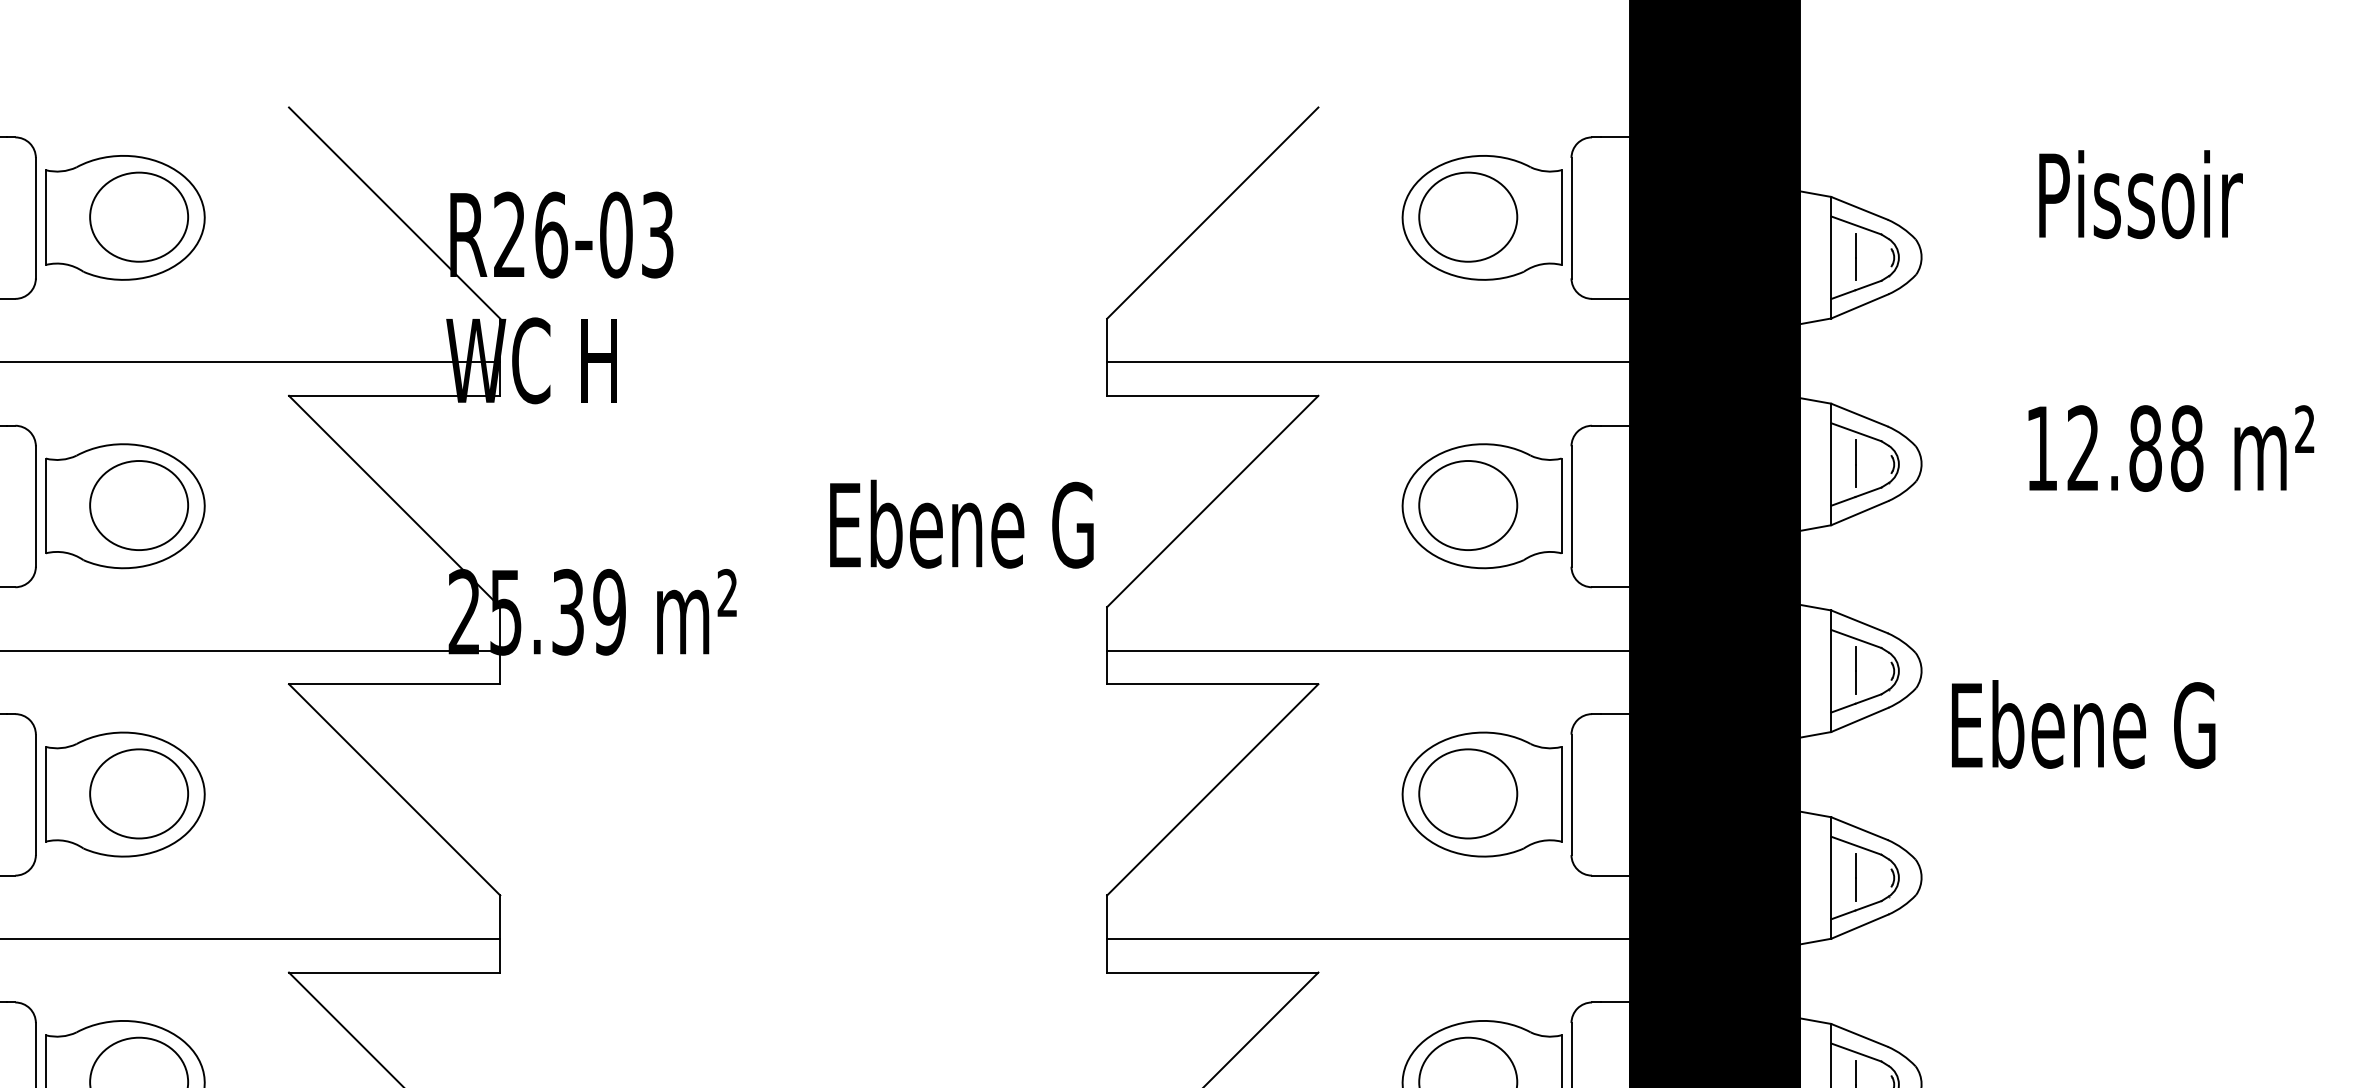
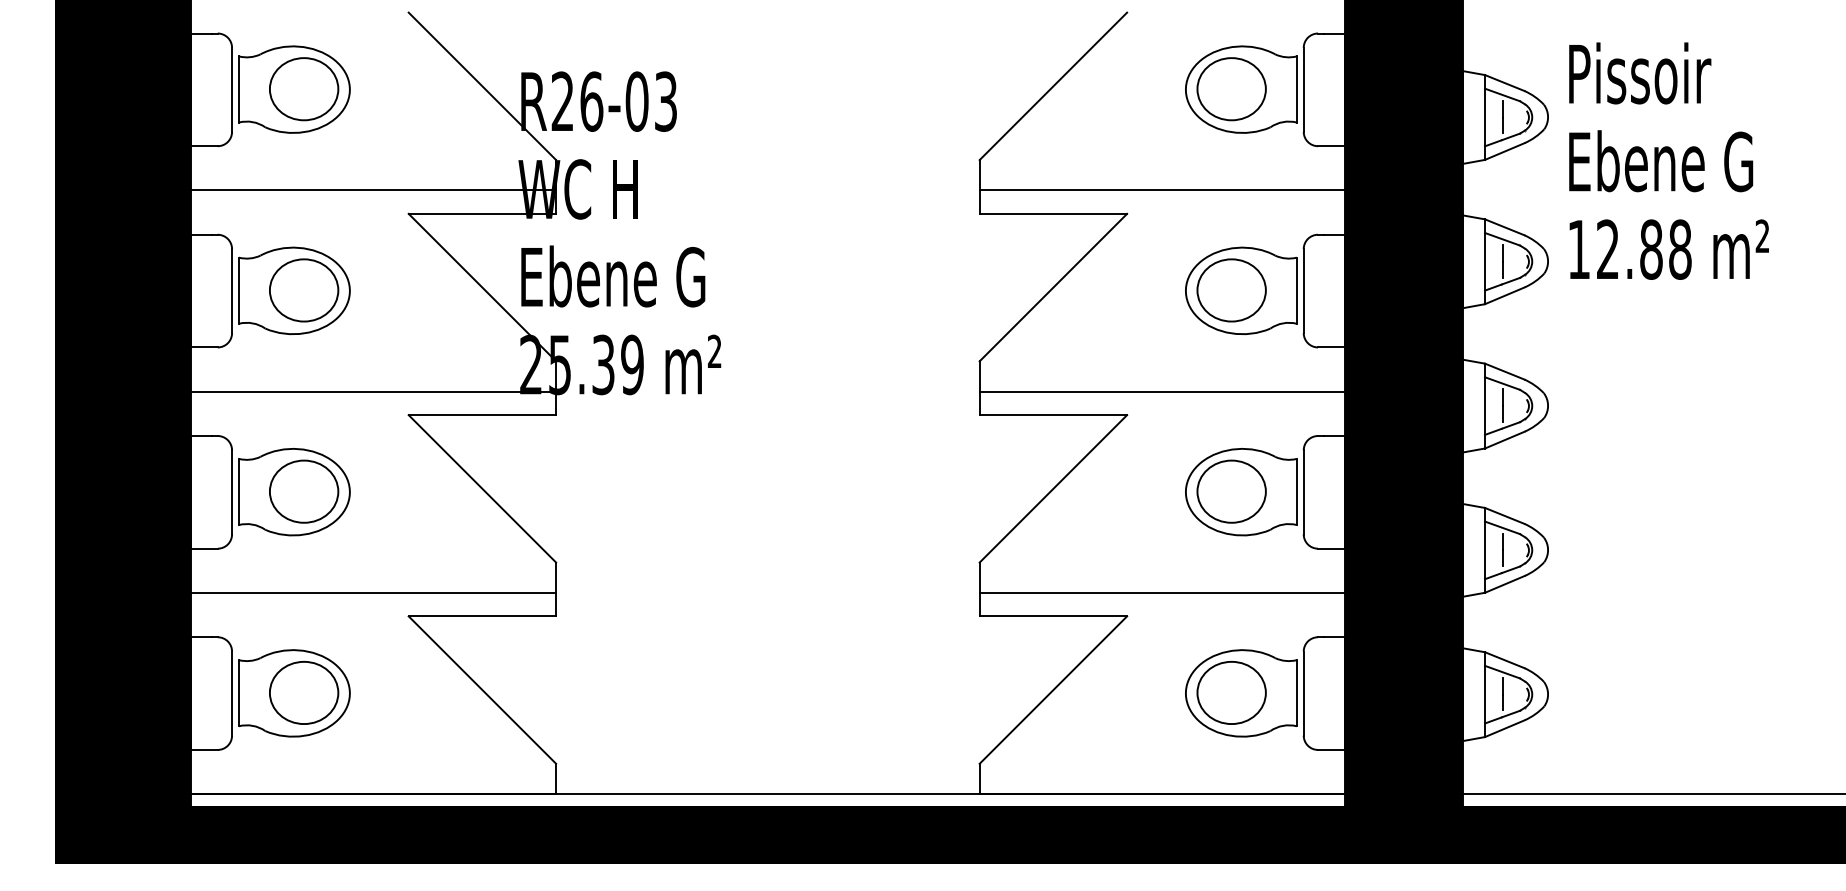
text: (2141, 194) -> (1640, 73), moved
text: (2170, 448) -> (1668, 249), moved
text: (962, 524) -> (613, 276), moved
text: (2084, 724) -> (1661, 161), moved

